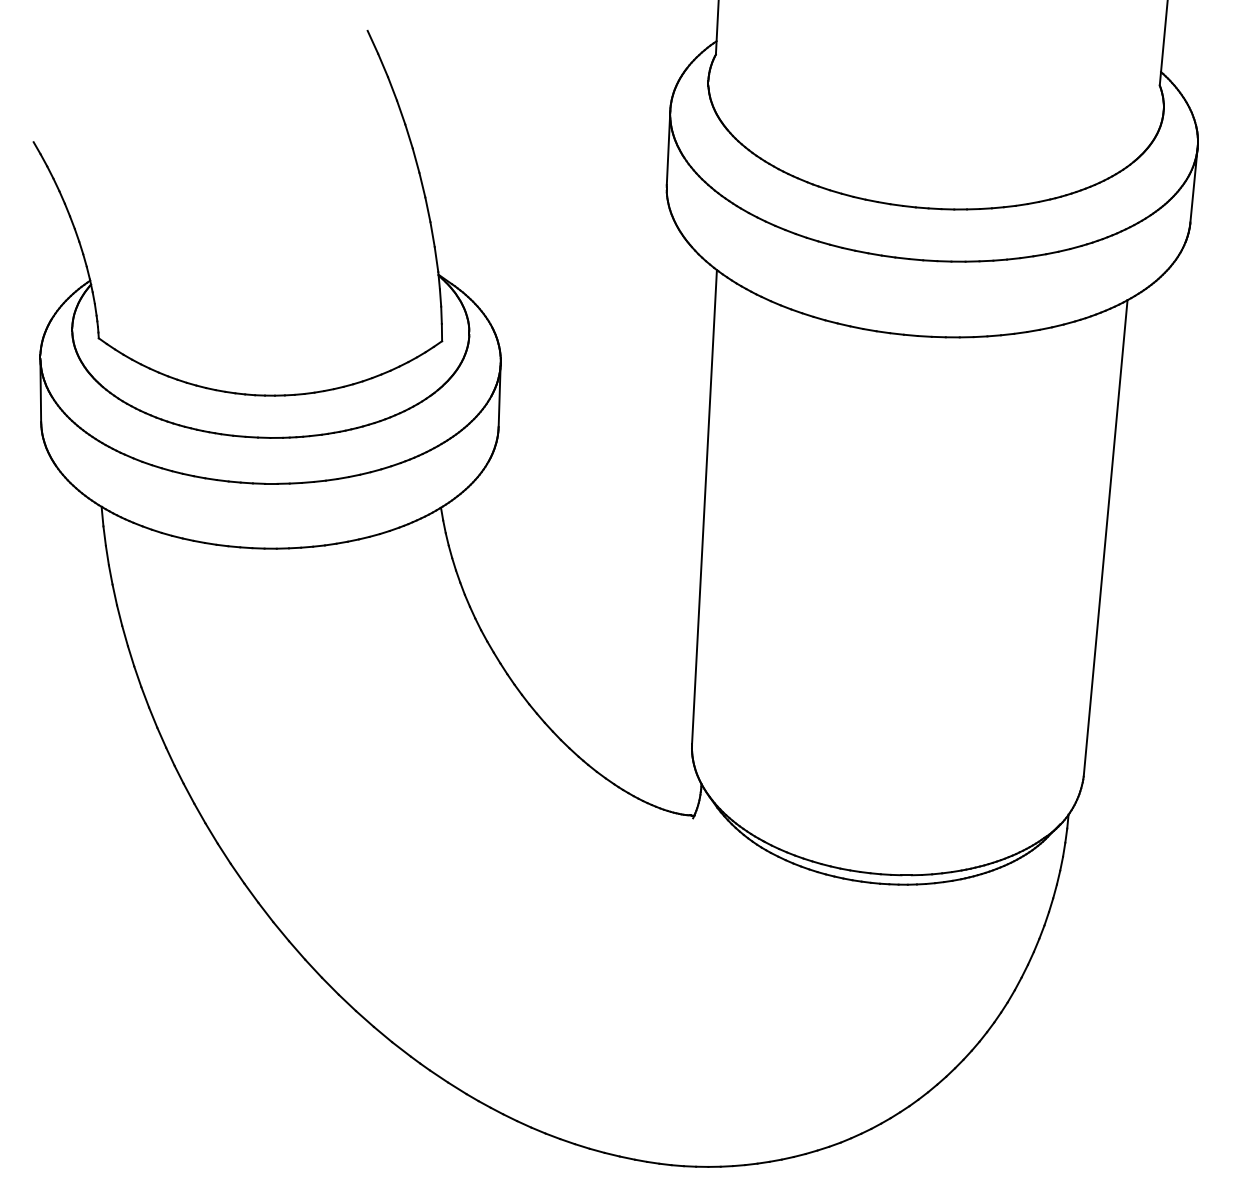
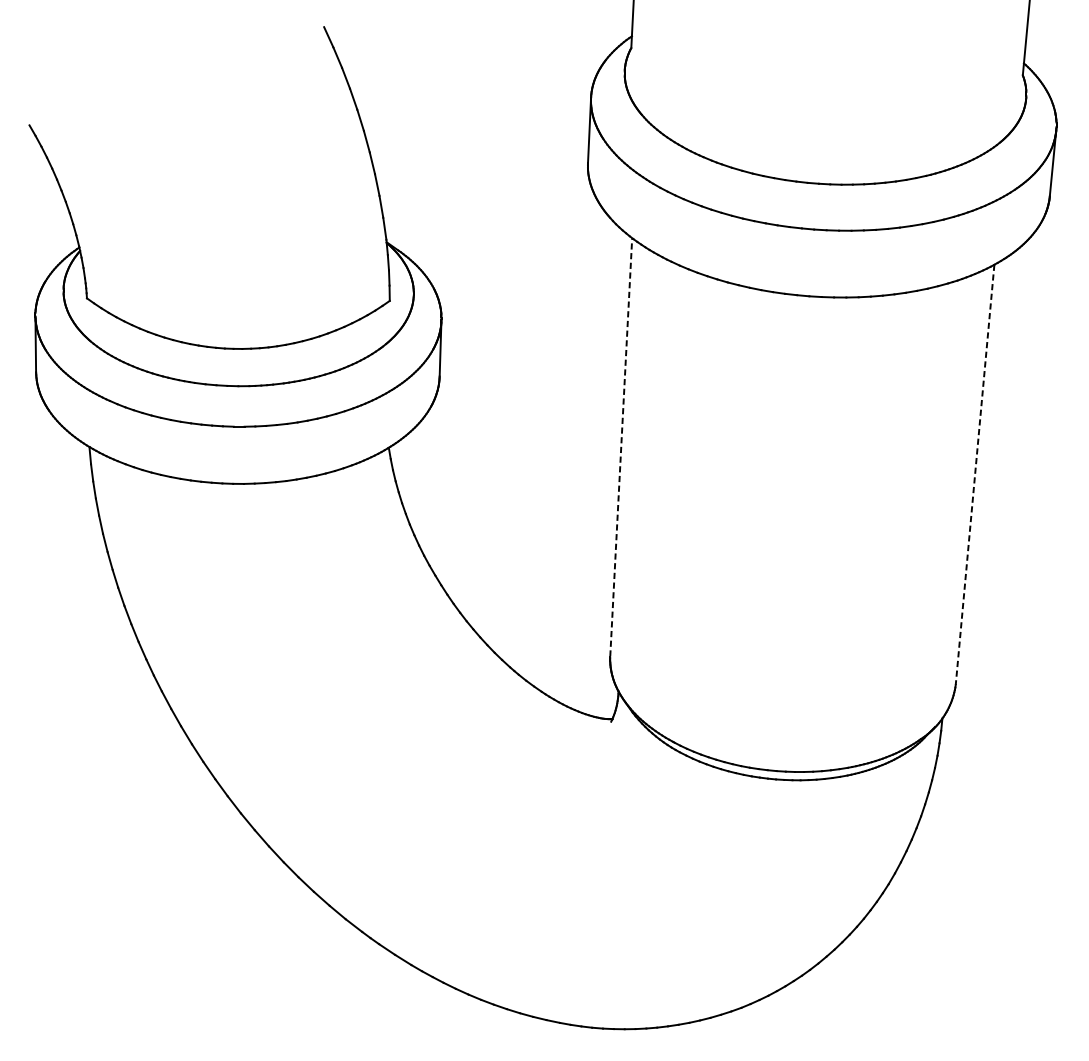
line: (704, 506) -> (621, 446), solid -> dashed
line: (1105, 538) -> (974, 474), solid -> dashed

